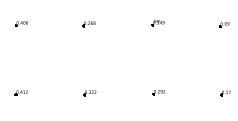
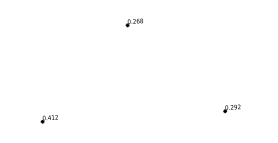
part: (21, 23) -> (44, 26), removed
part: (157, 23) -> (225, 16), removed
part: (89, 93) -> (140, 114), removed

